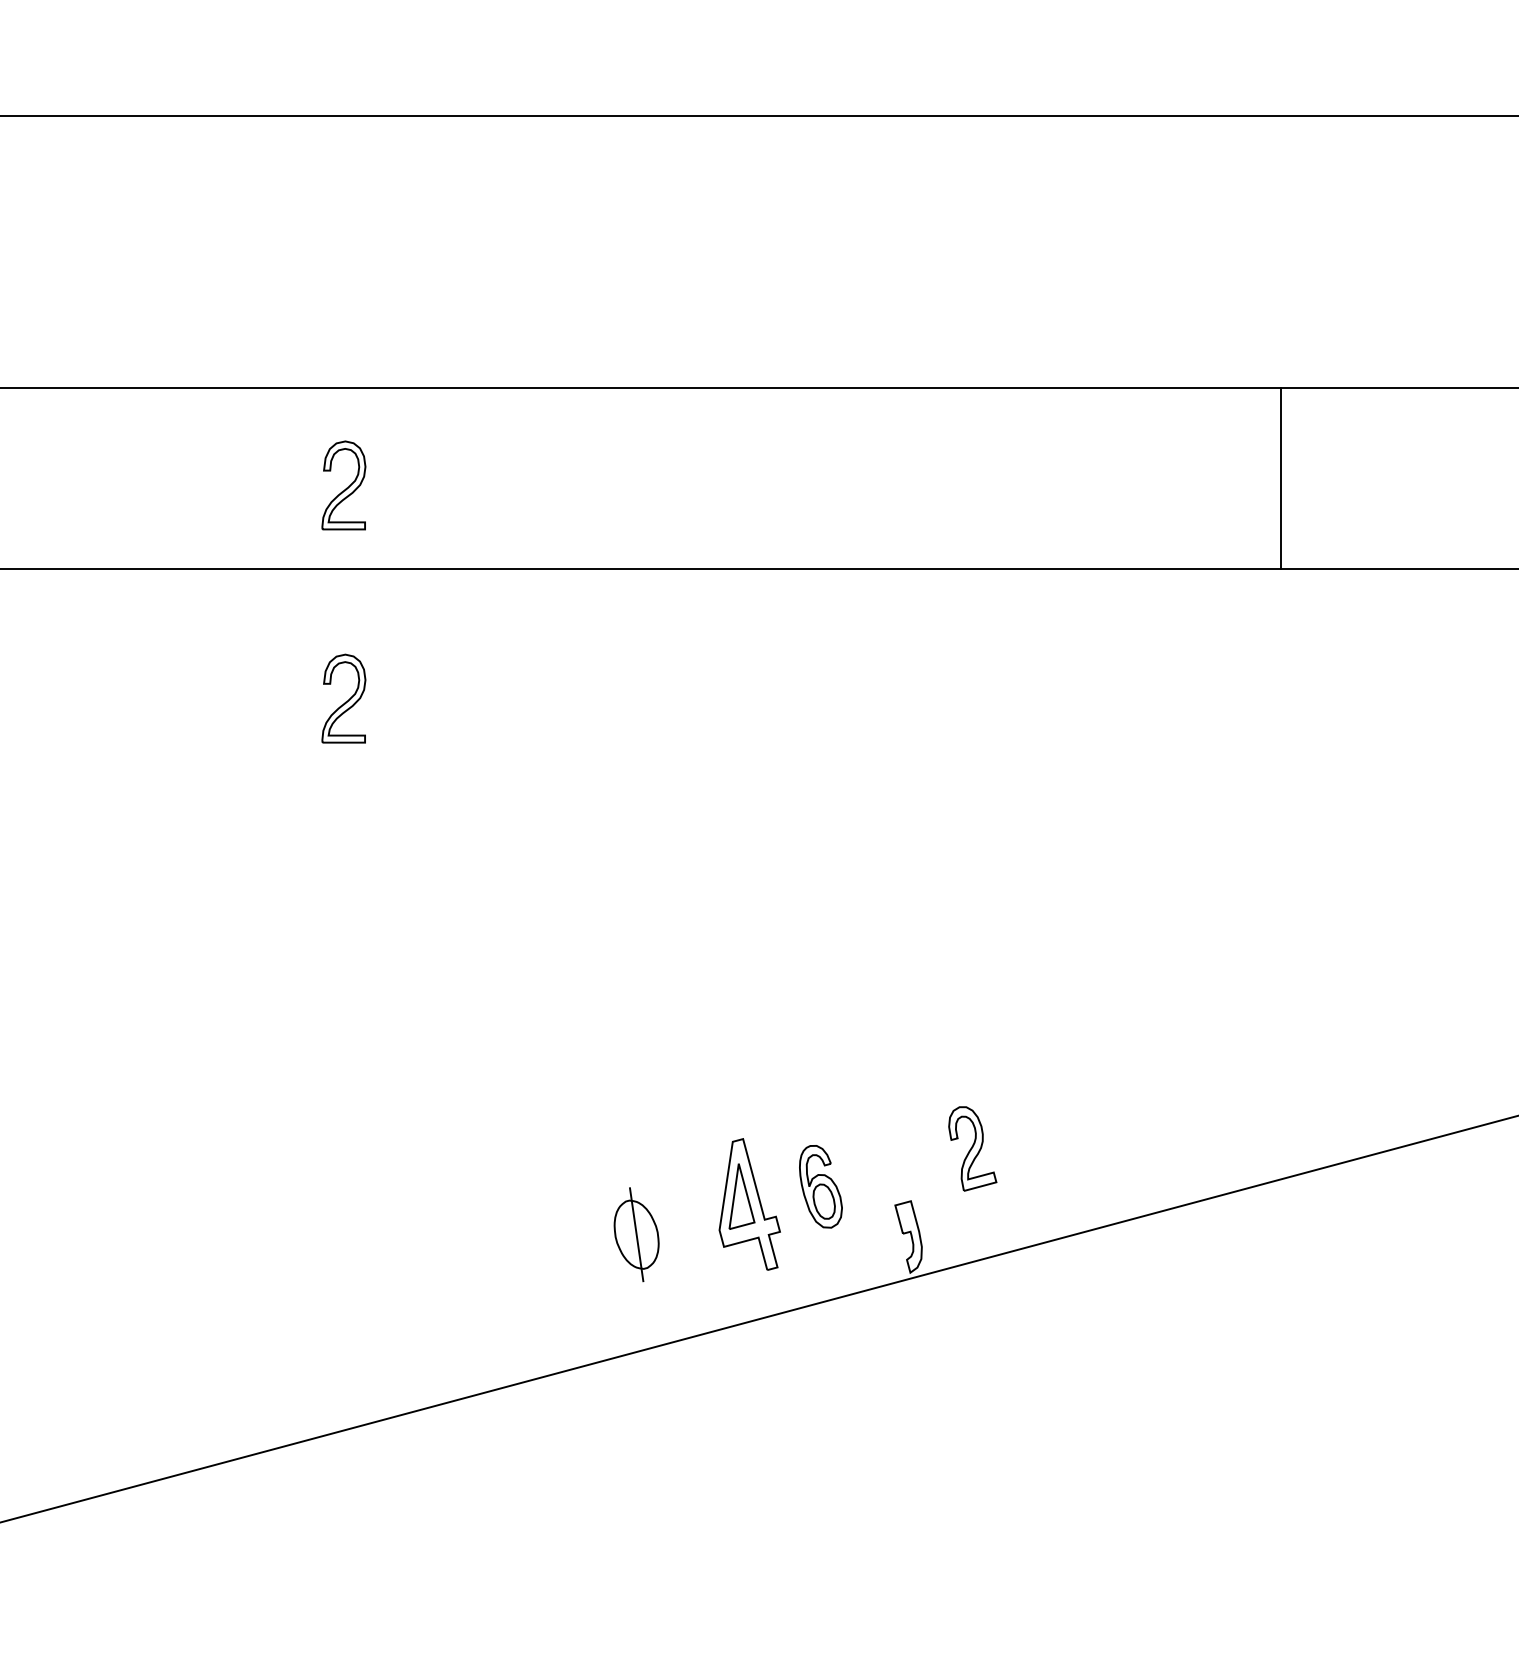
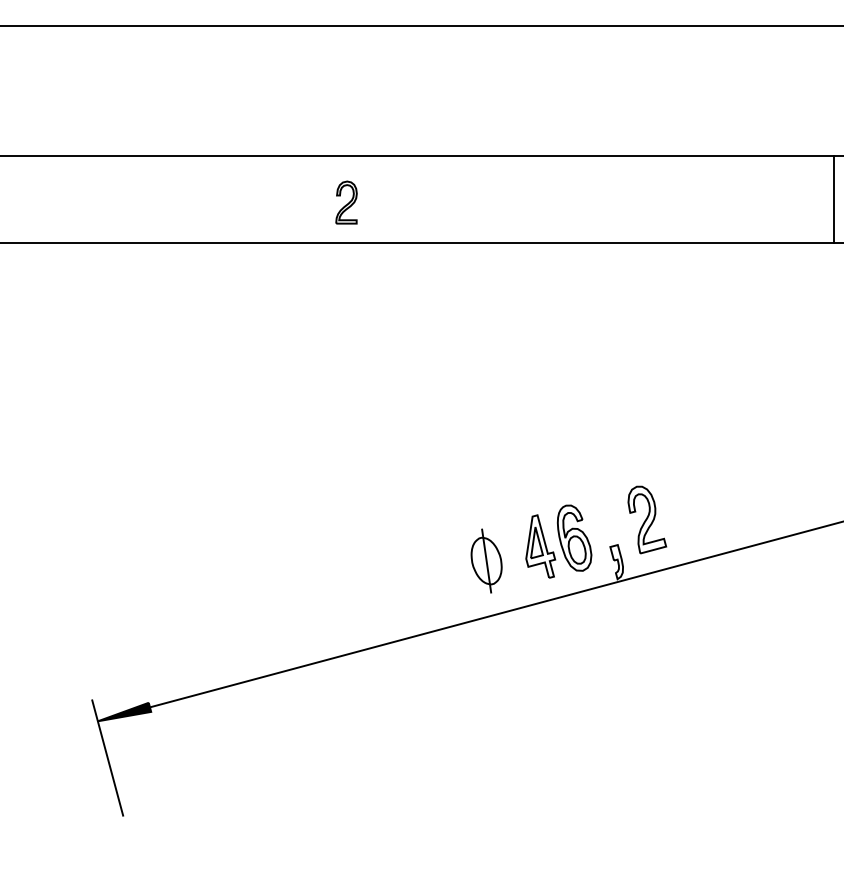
line: (1282, 476) -> (834, 198), moved
part: (343, 698) -> (346, 304), removed
part: (972, 1147) -> (647, 519), size x1.67
part: (820, 1185) -> (574, 537), size x1.67
part: (636, 1233) -> (486, 560), size x1.43

